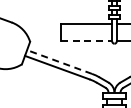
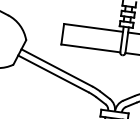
line: (86, 41) -> (90, 48), dashed -> solid
line: (59, 62) -> (56, 68), dashed -> solid

